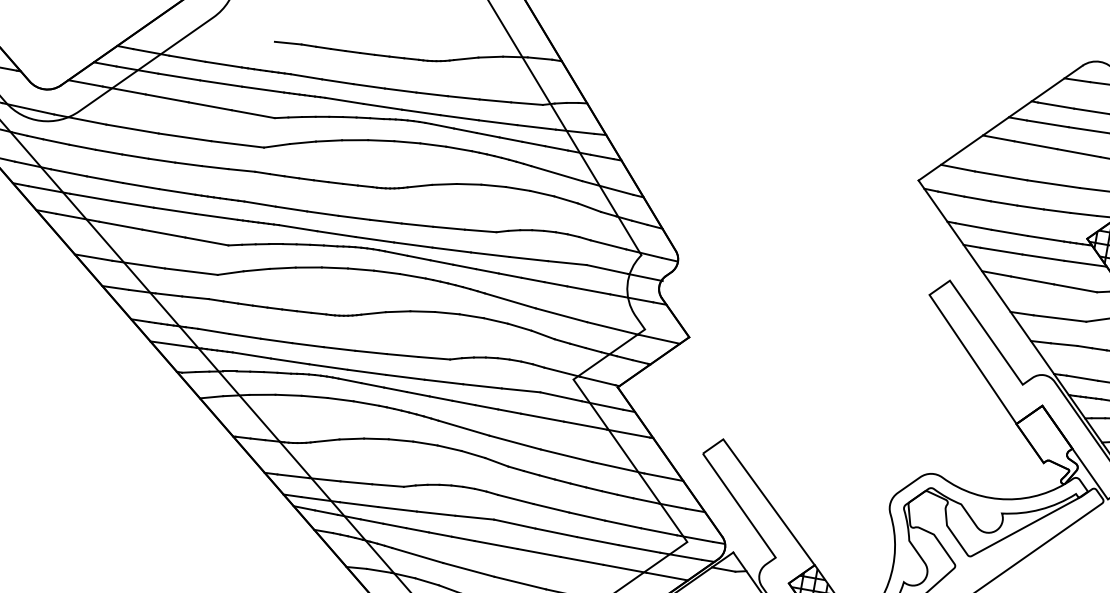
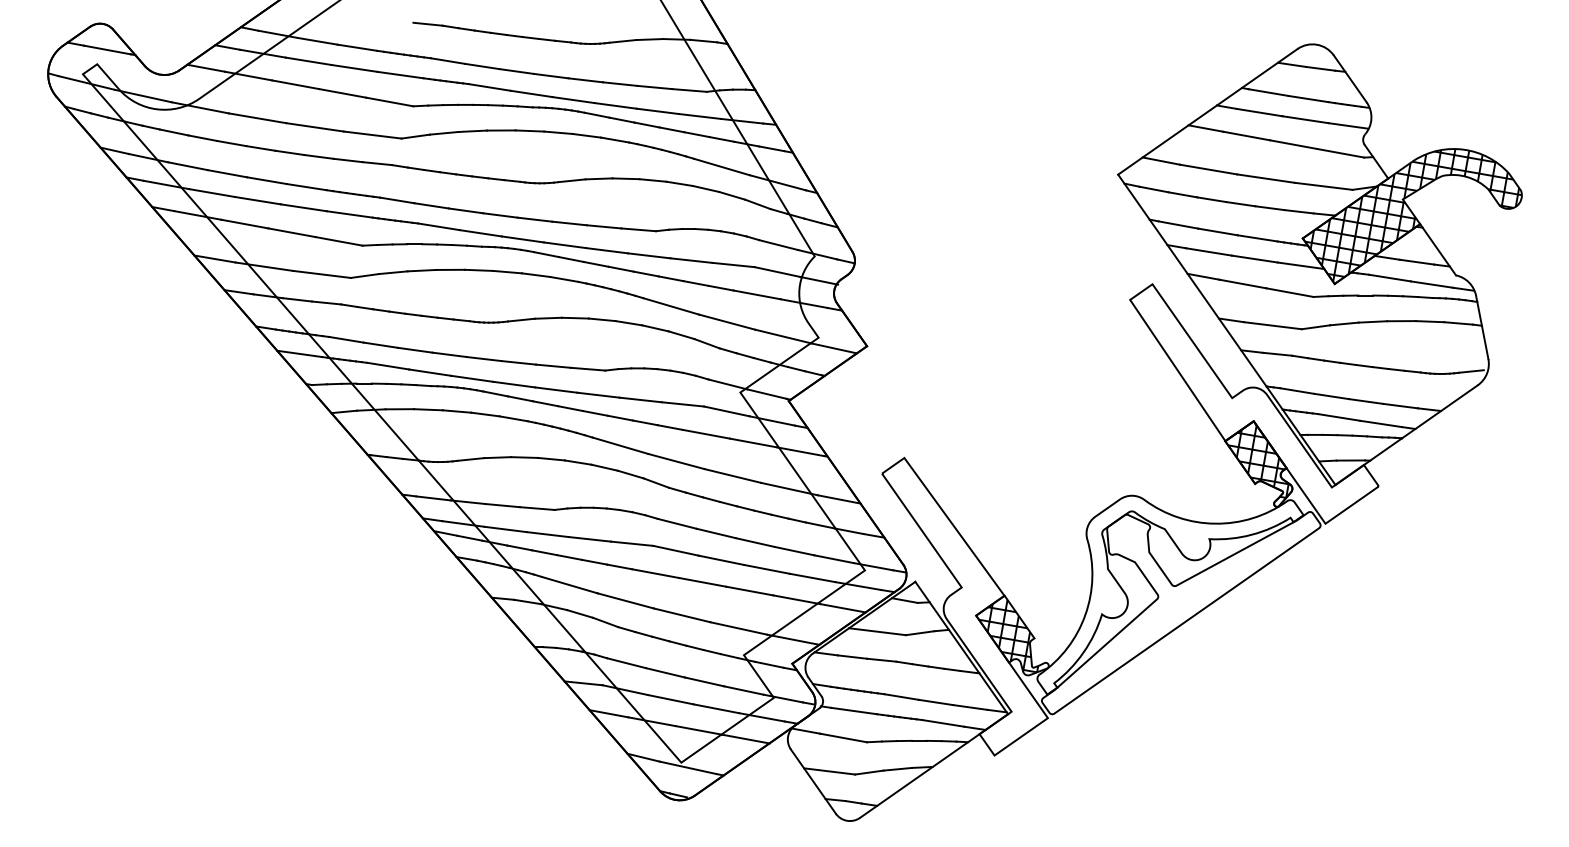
hatch: (1045, 440) -> (1257, 459), added

